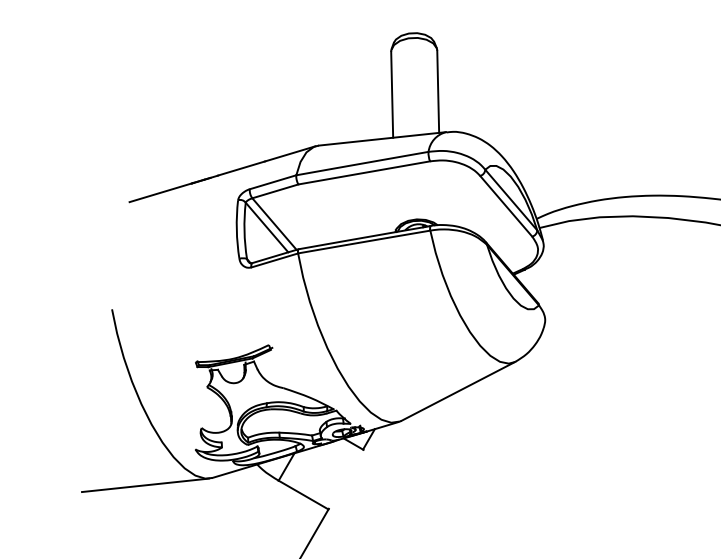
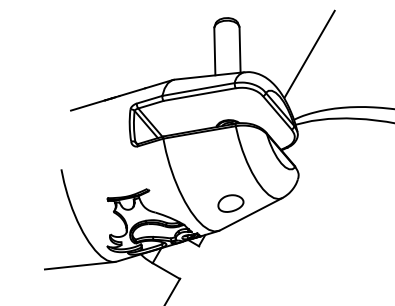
line: (564, 97) -> (309, 53), added
part: (420, 371) -> (230, 203), added

